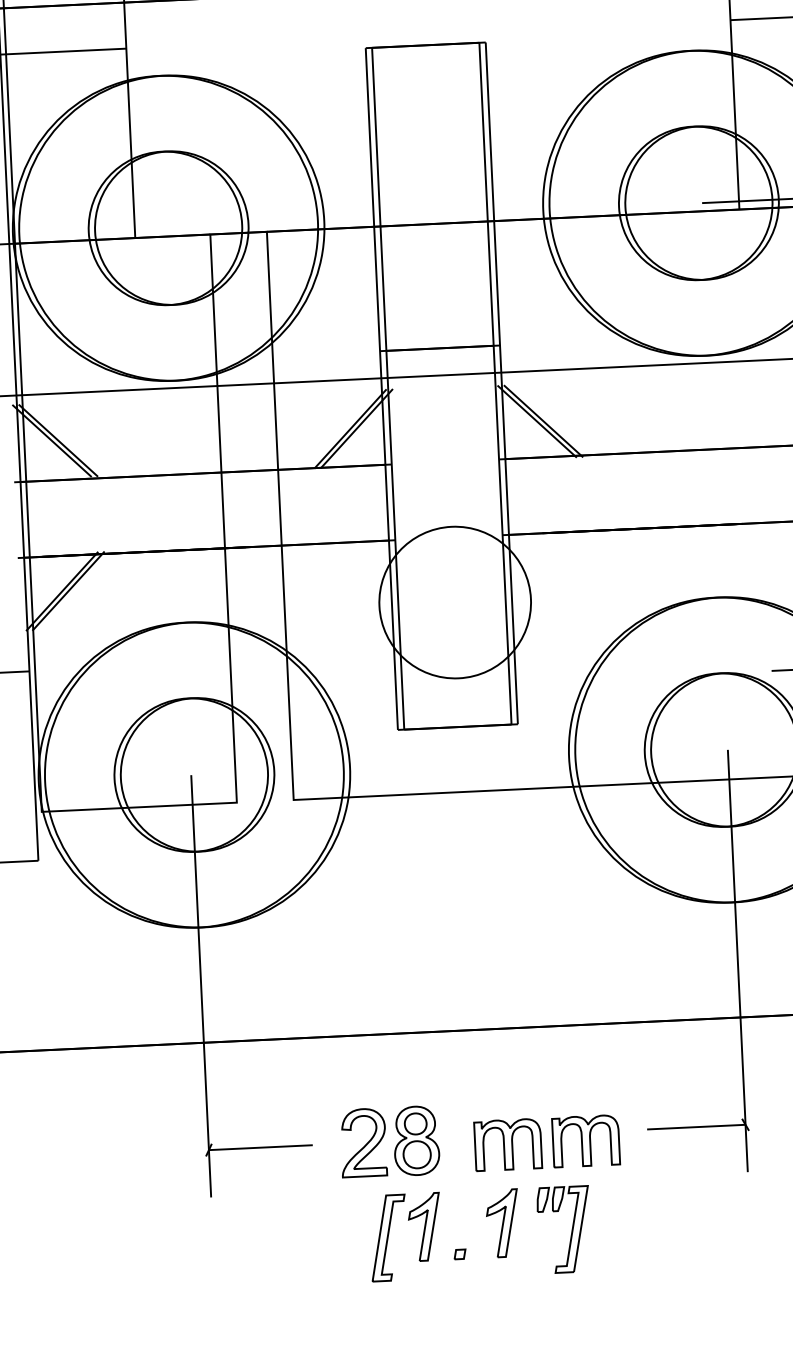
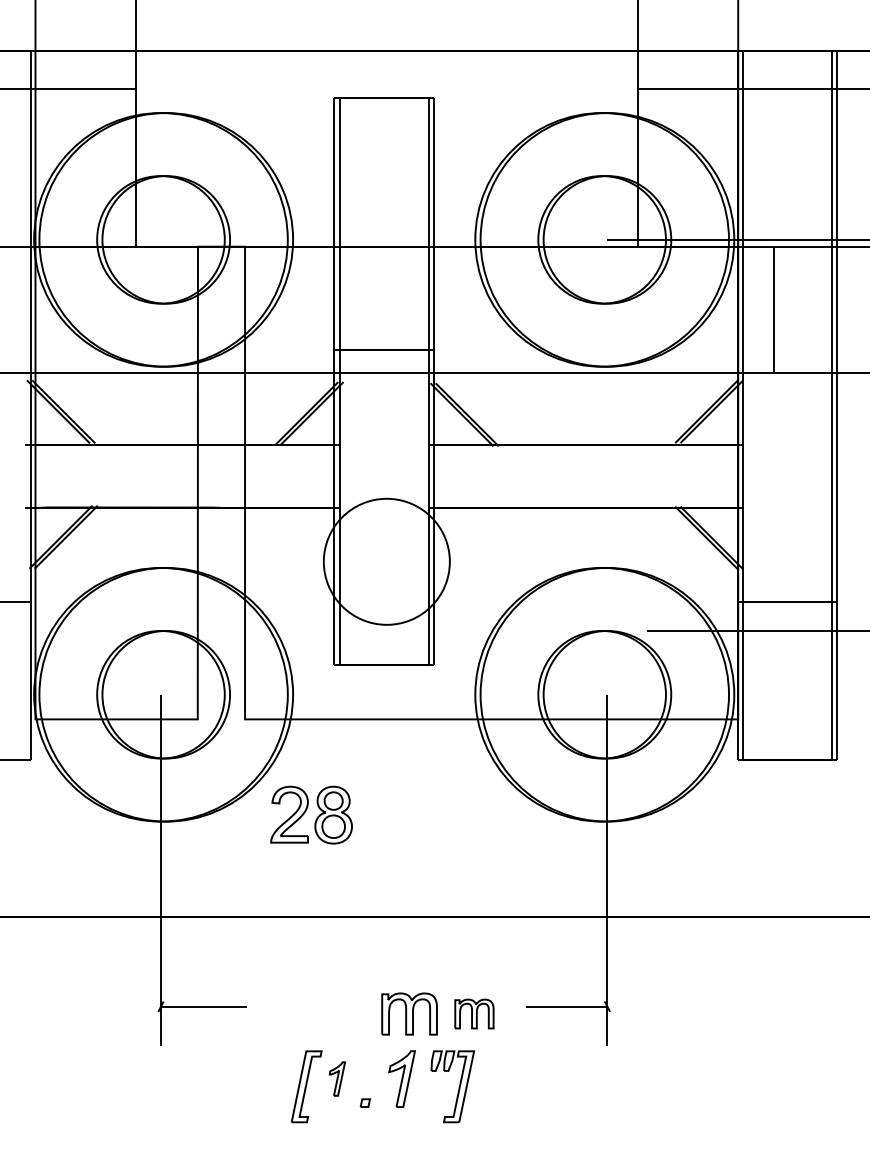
part: (586, 1140) -> (474, 1013), size x0.7
part: (389, 1141) -> (311, 814), moved
part: (425, 1226) -> (337, 1078), size x0.6

